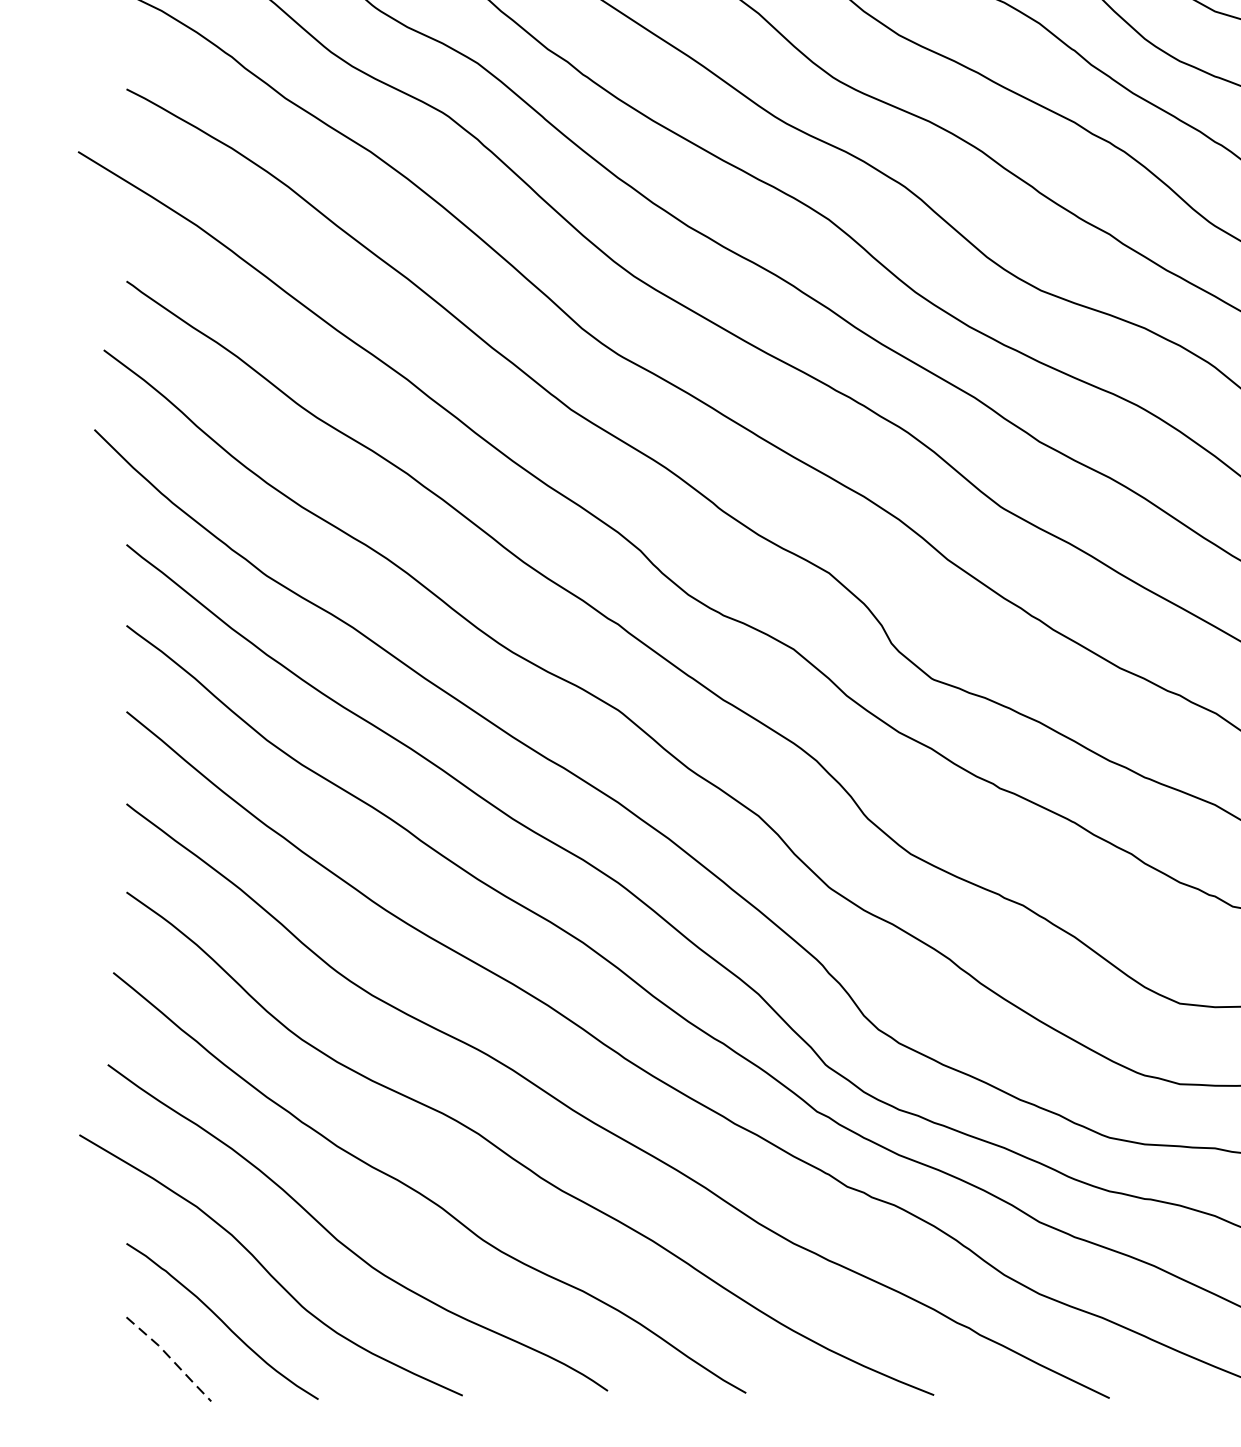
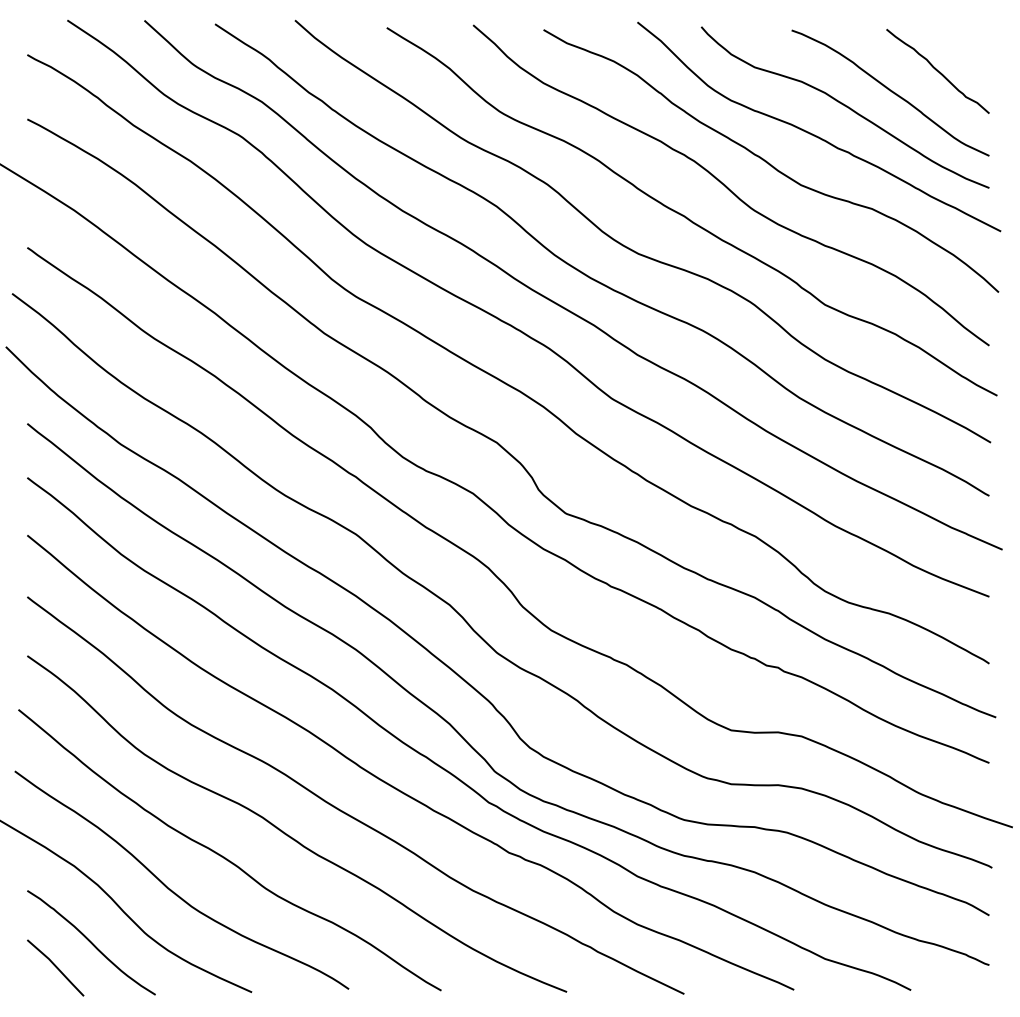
line: (171, 1358) -> (57, 967), dashed -> solid

